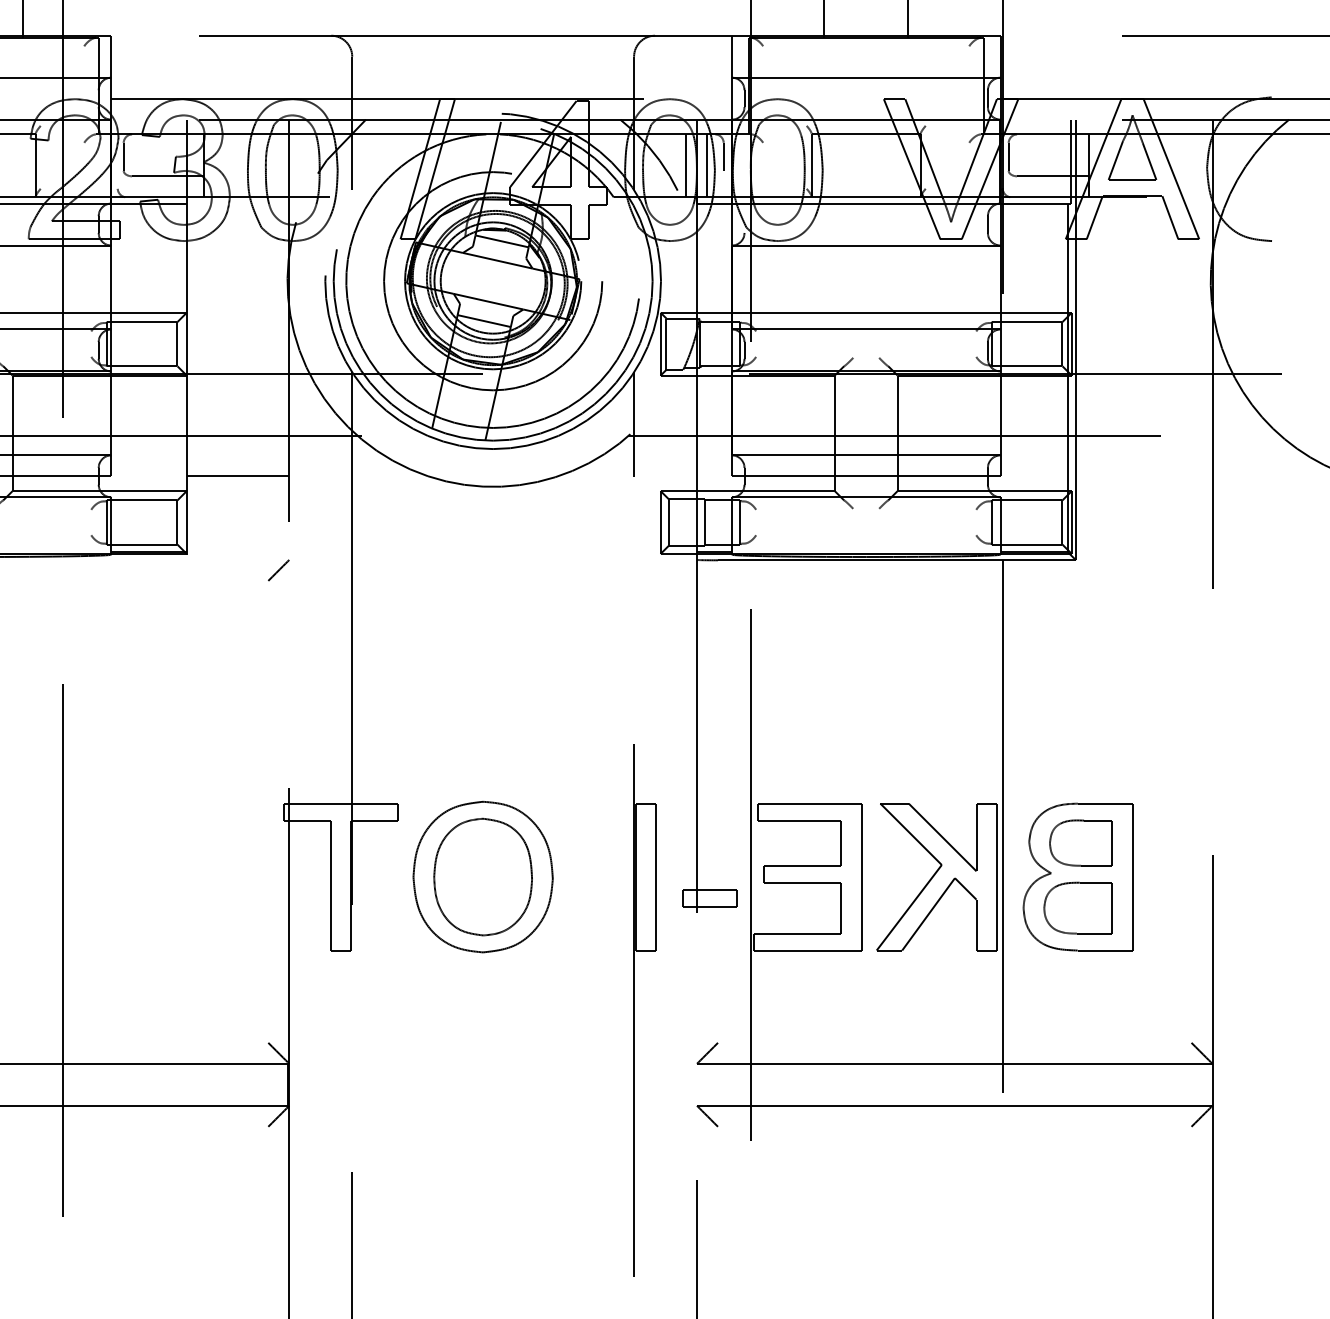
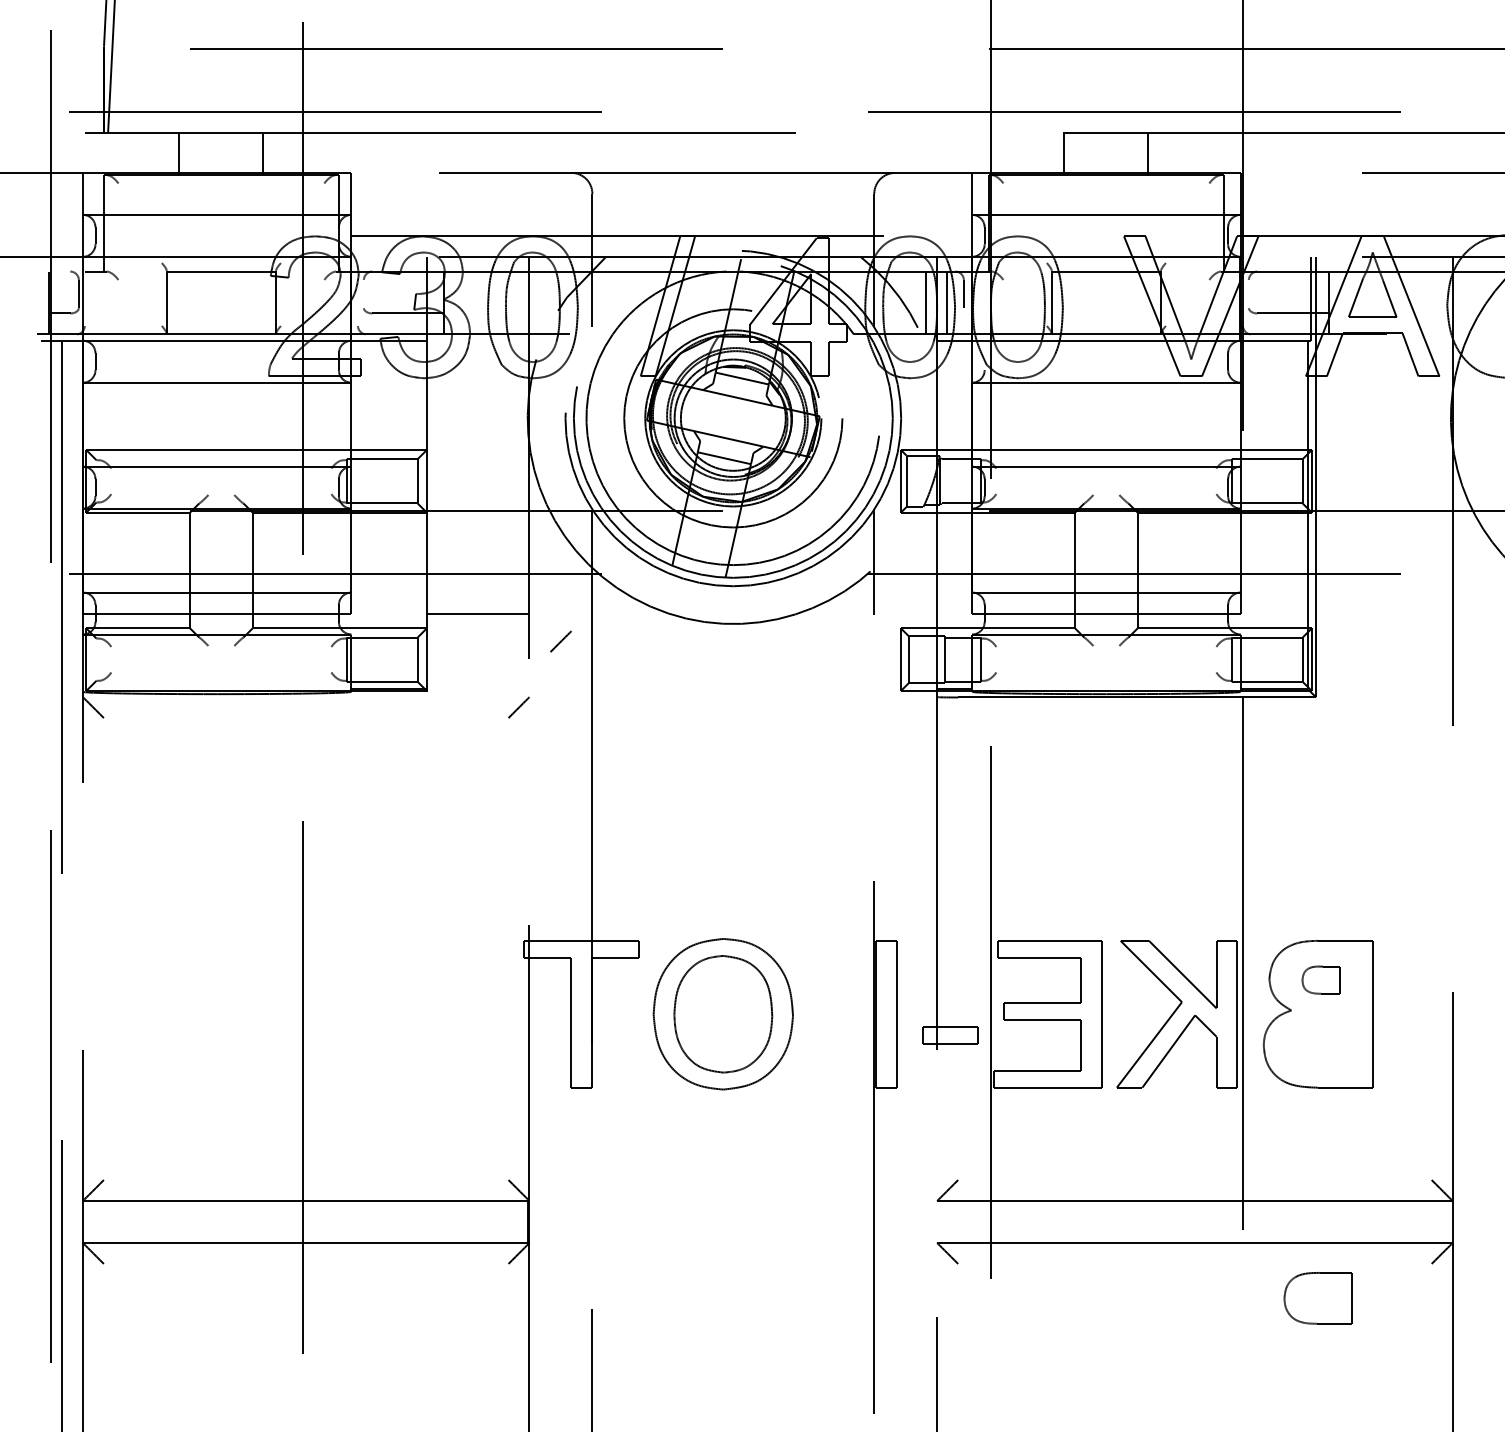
line: (123, 156) -> (363, 293), removed
line: (1008, 156) -> (1248, 293), removed
line: (320, 504) -> (560, 641), added
part: (1080, 842) -> (1320, 979), size x0.6
part: (1077, 908) -> (1317, 1298), moved

